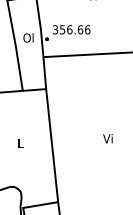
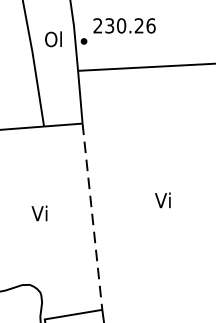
text: (67, 29) -> (117, 25), 356.66 -> 230.26
text: (107, 138) -> (162, 200), moved
text: (19, 143) -> (38, 213), L -> Vi
line: (52, 145) -> (93, 216), solid -> dashed

